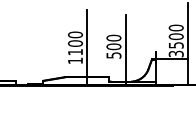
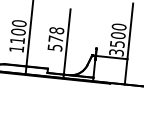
text: (113, 42) -> (55, 34), 500 -> 578

